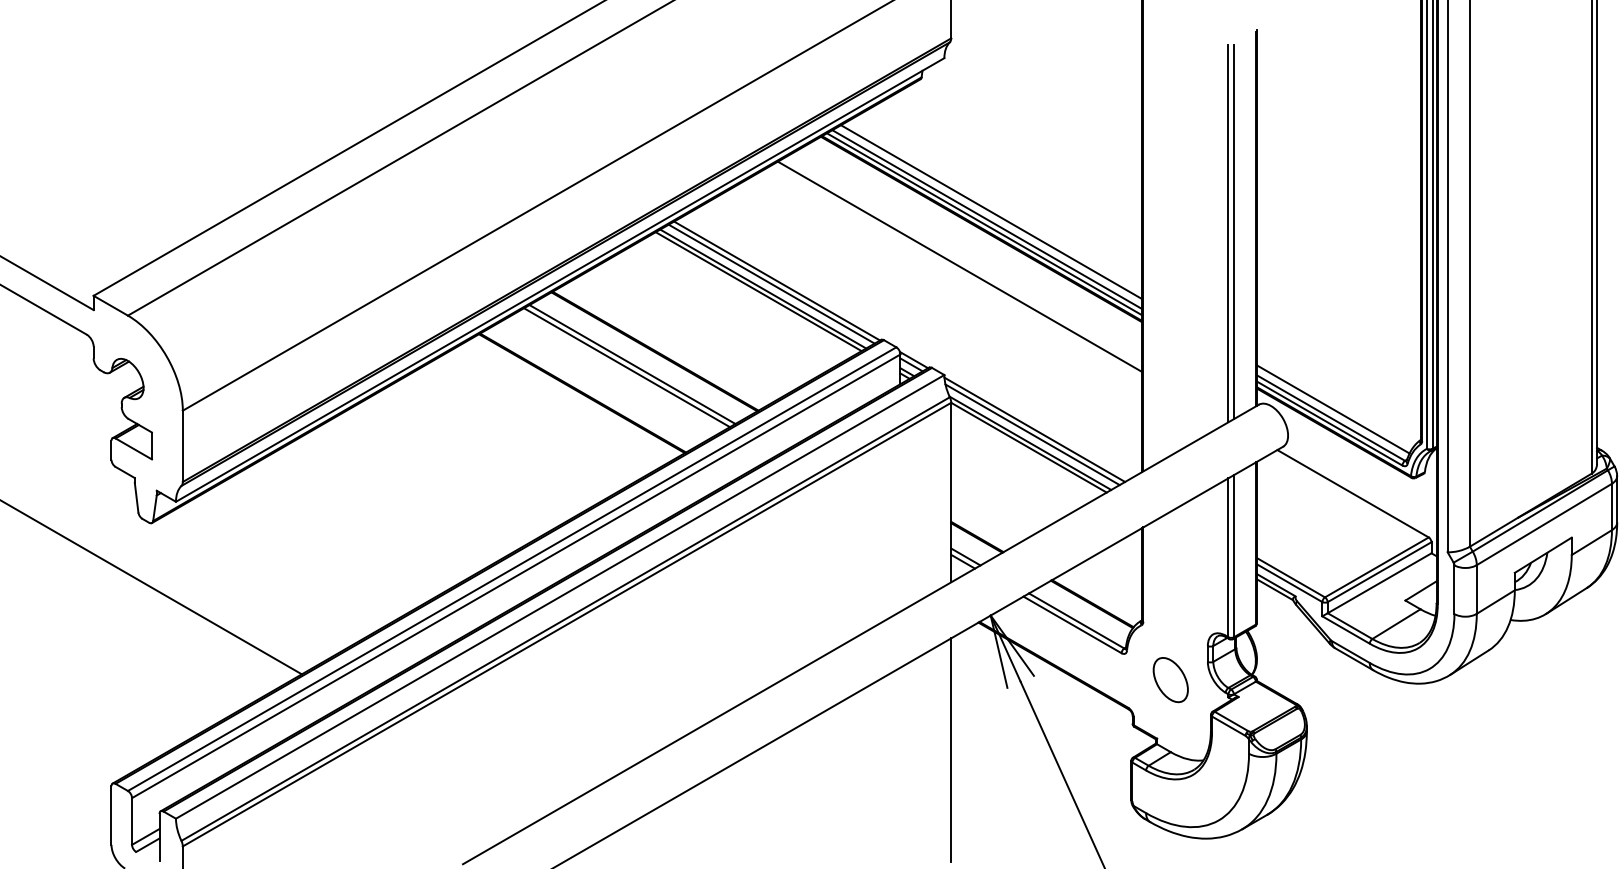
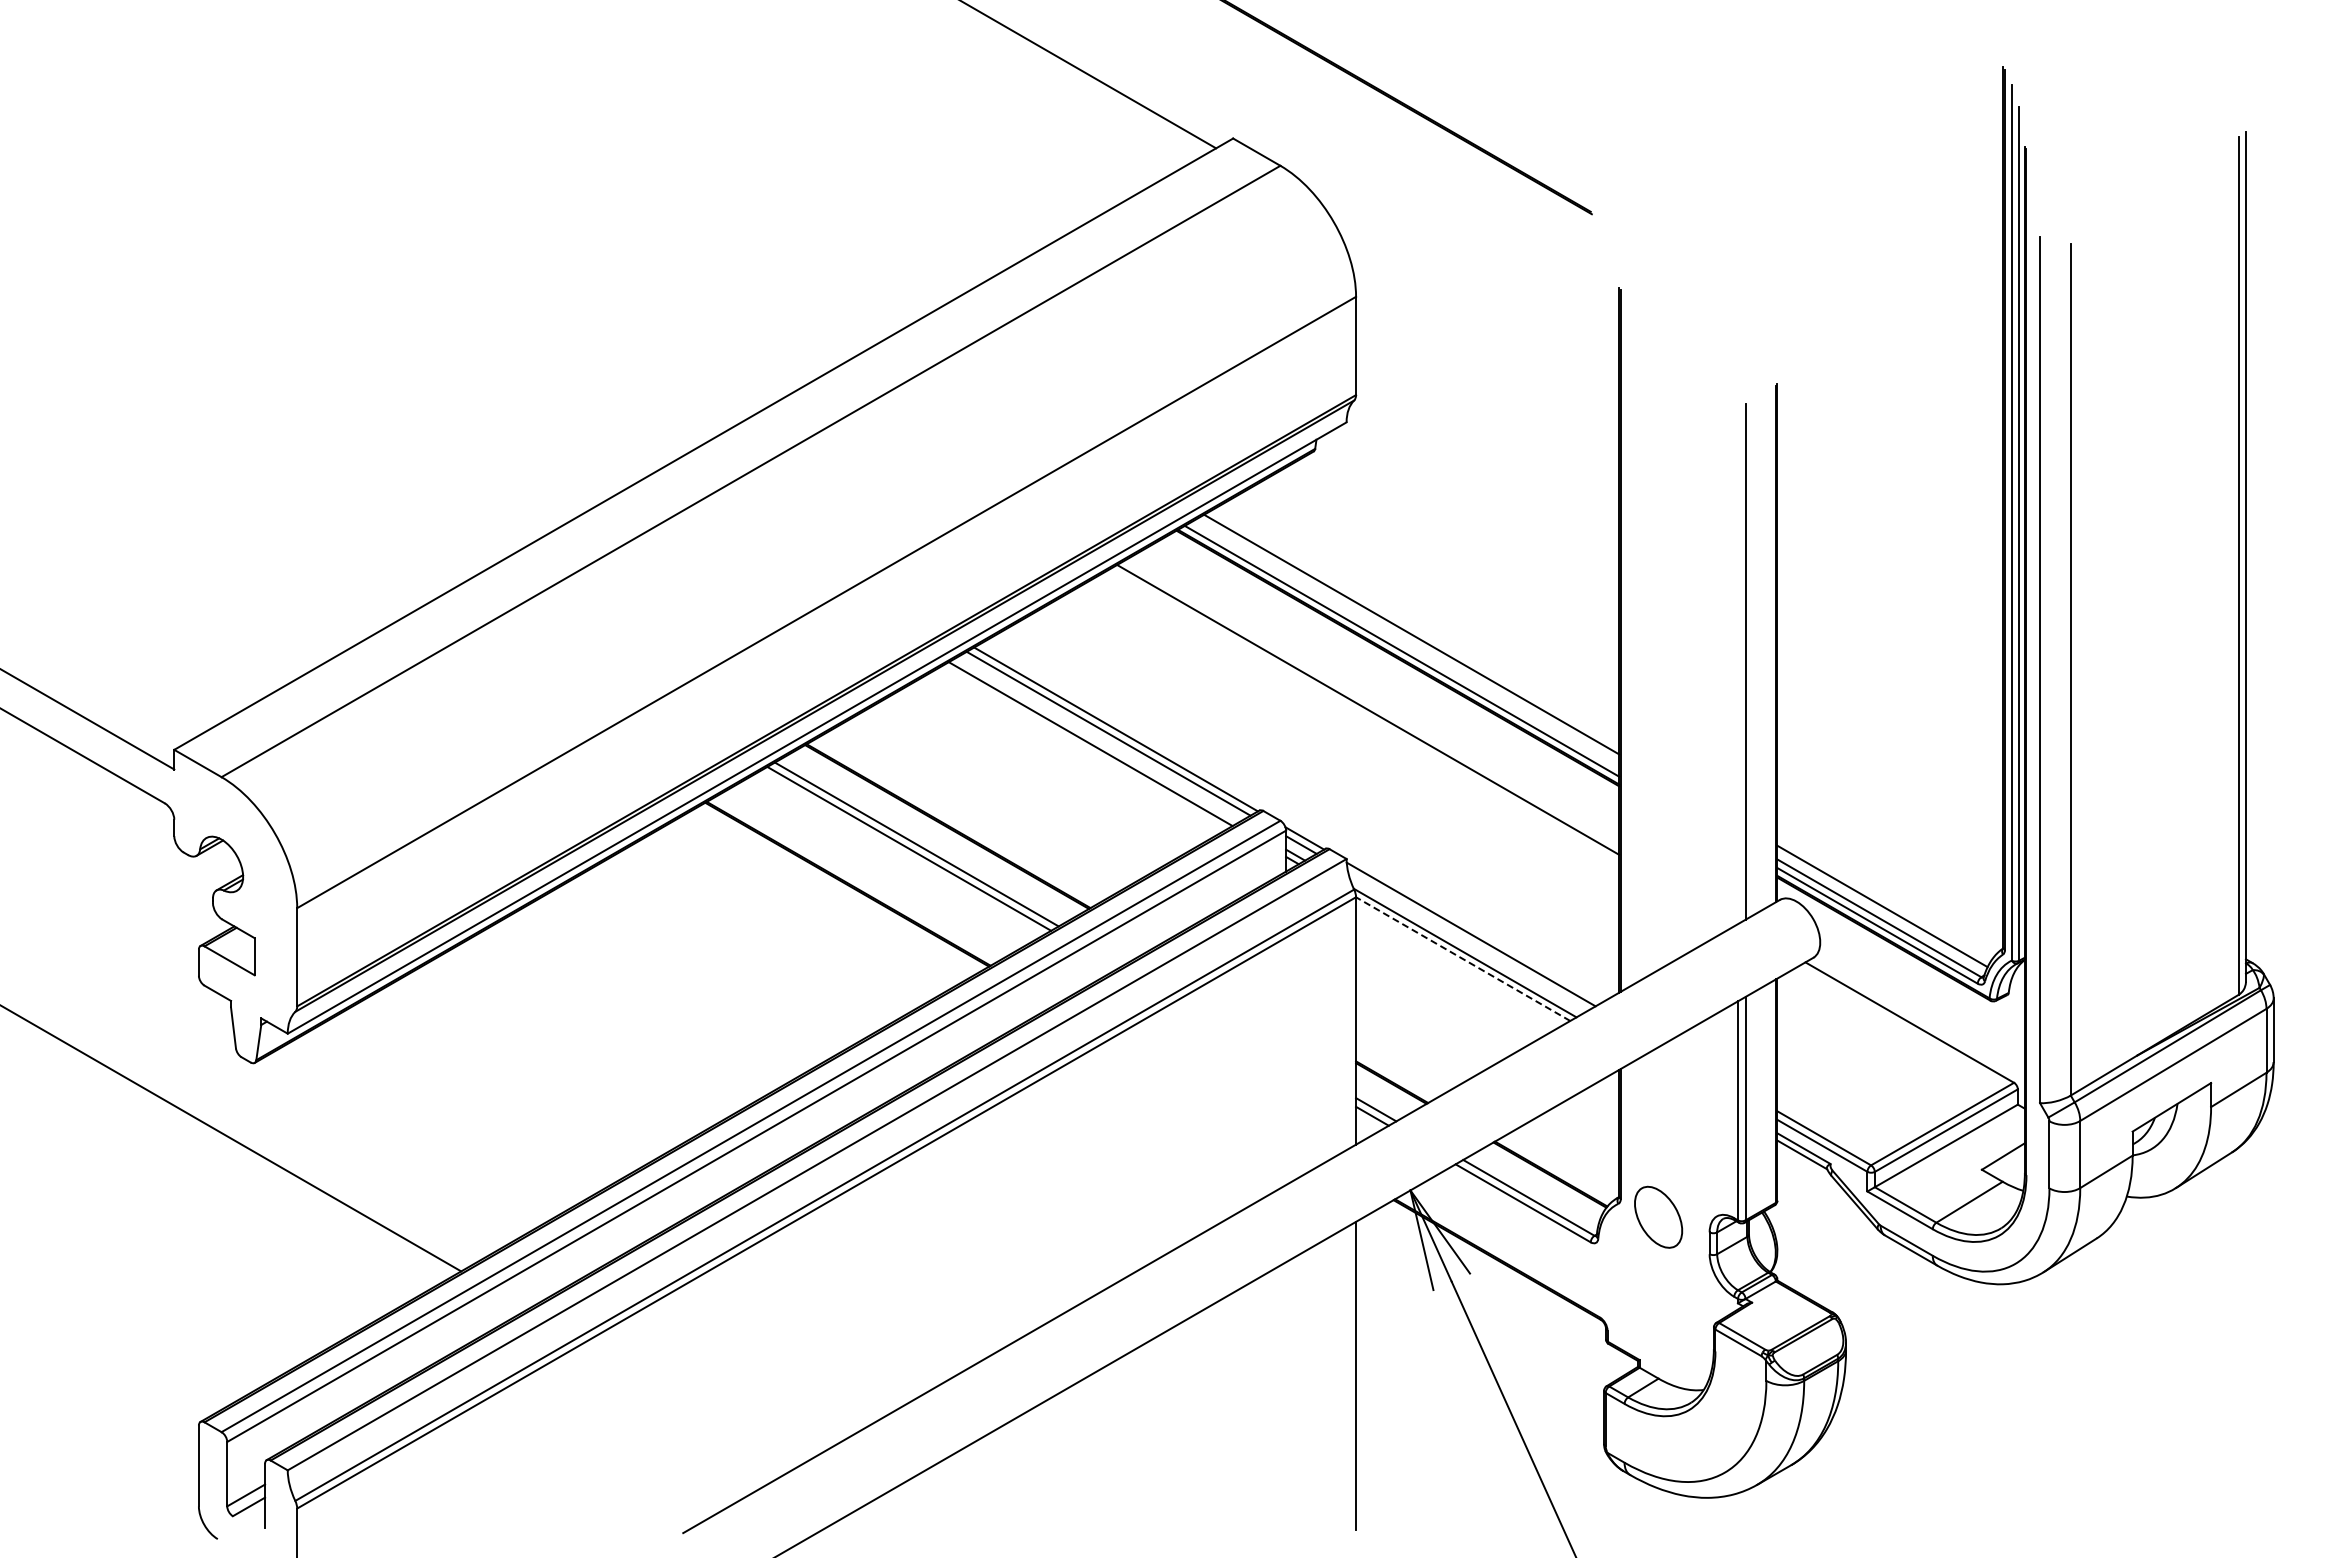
line: (987, 219) -> (1405, 644), removed
line: (1228, 233) -> (1738, 663), removed
line: (762, 289) -> (1096, 740), removed
line: (1032, 434) -> (1468, 941), removed
line: (1029, 447) -> (1463, 959), solid -> dashed
part: (1170, 679) -> (1658, 1216), moved

